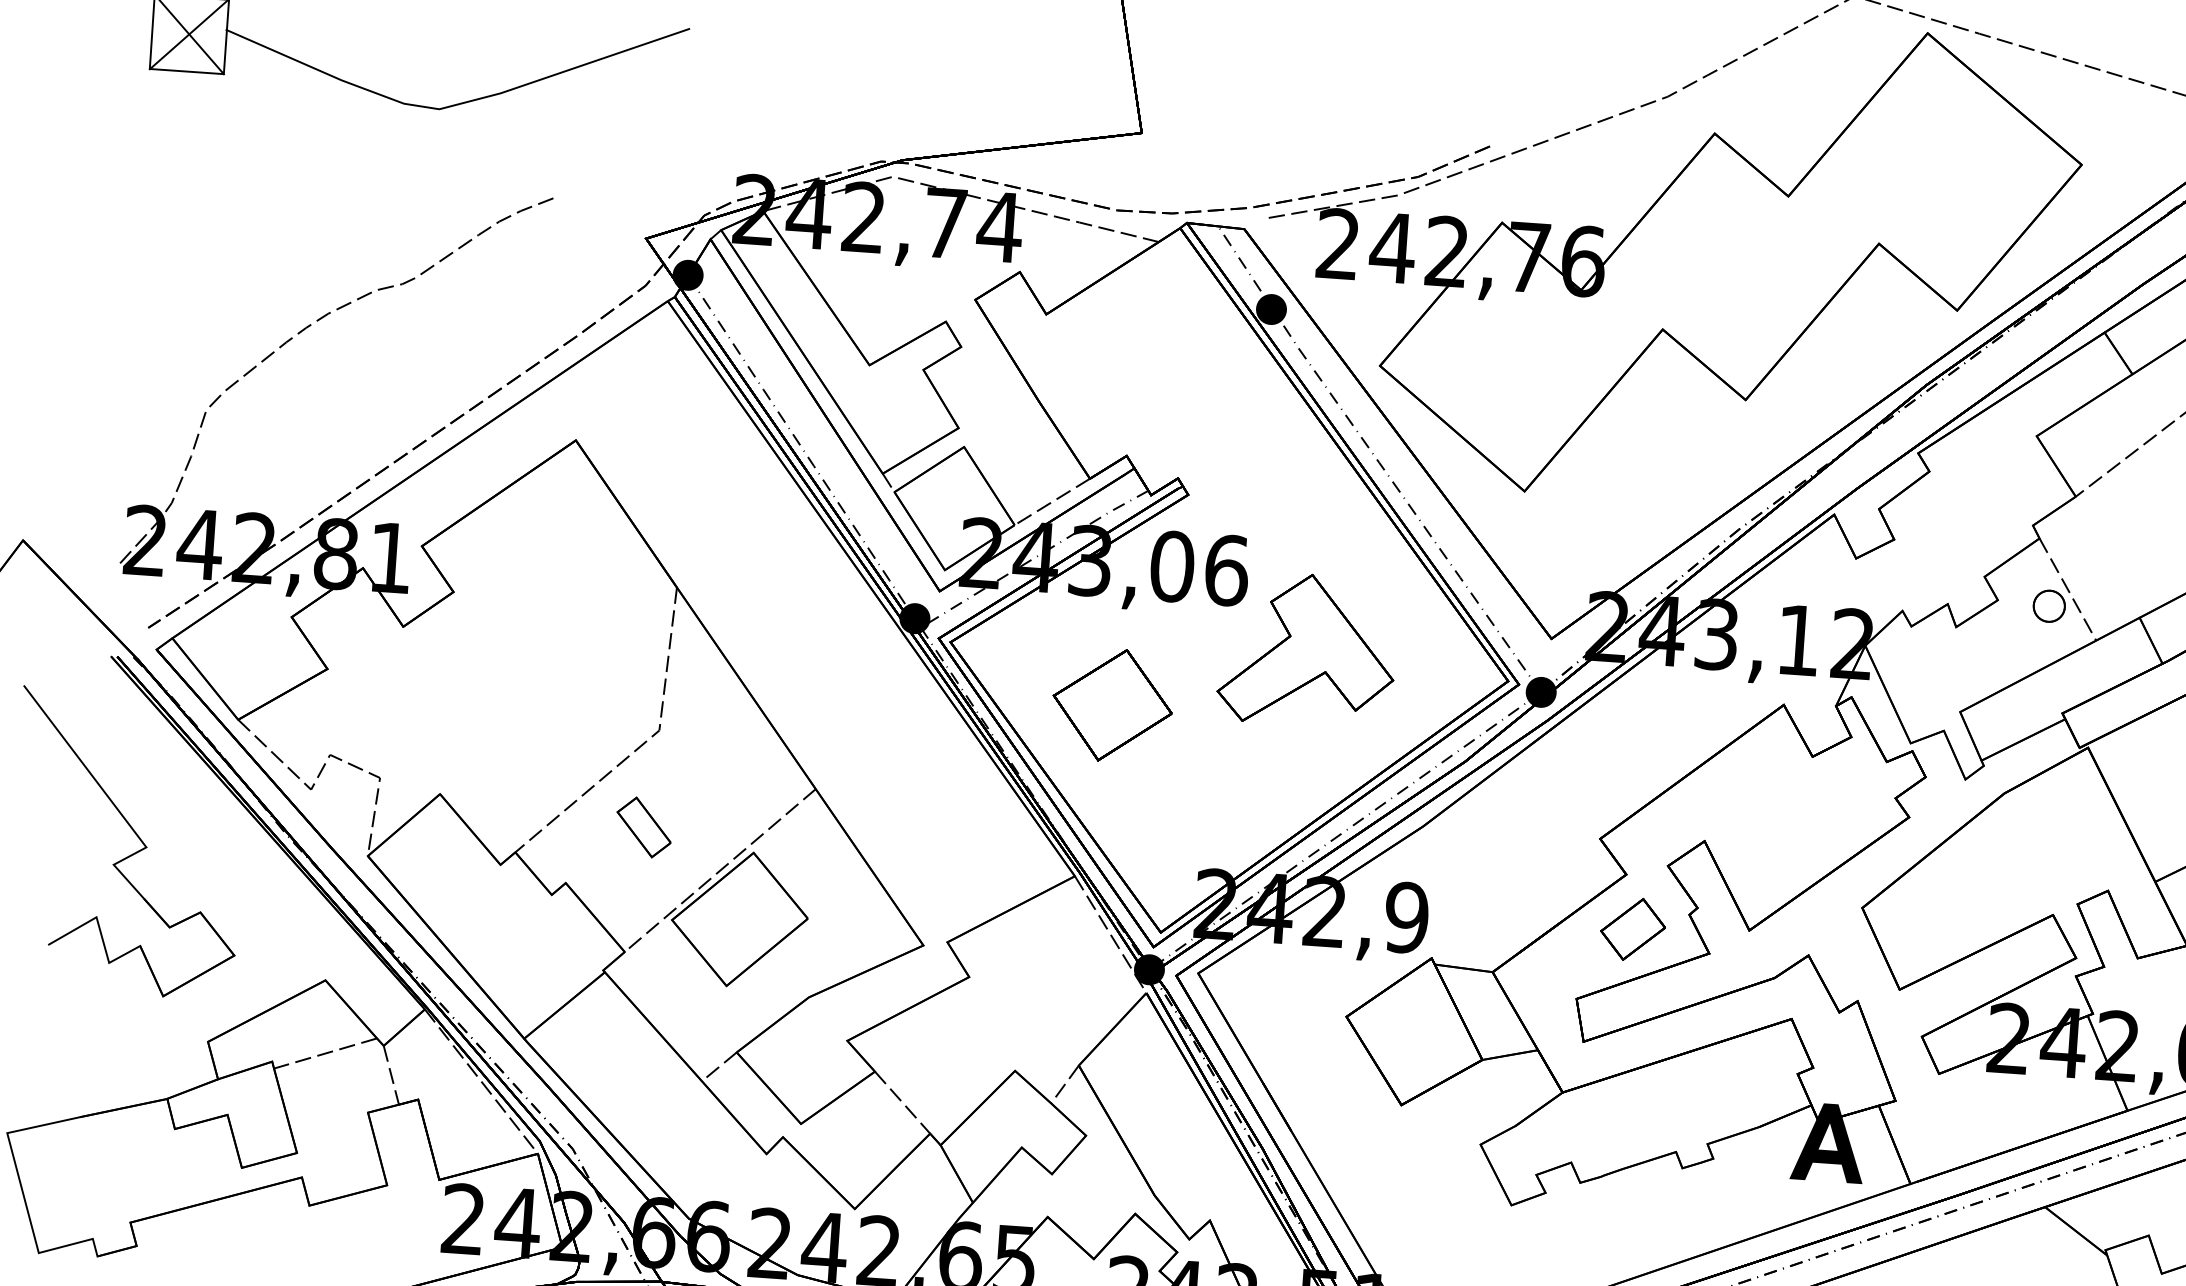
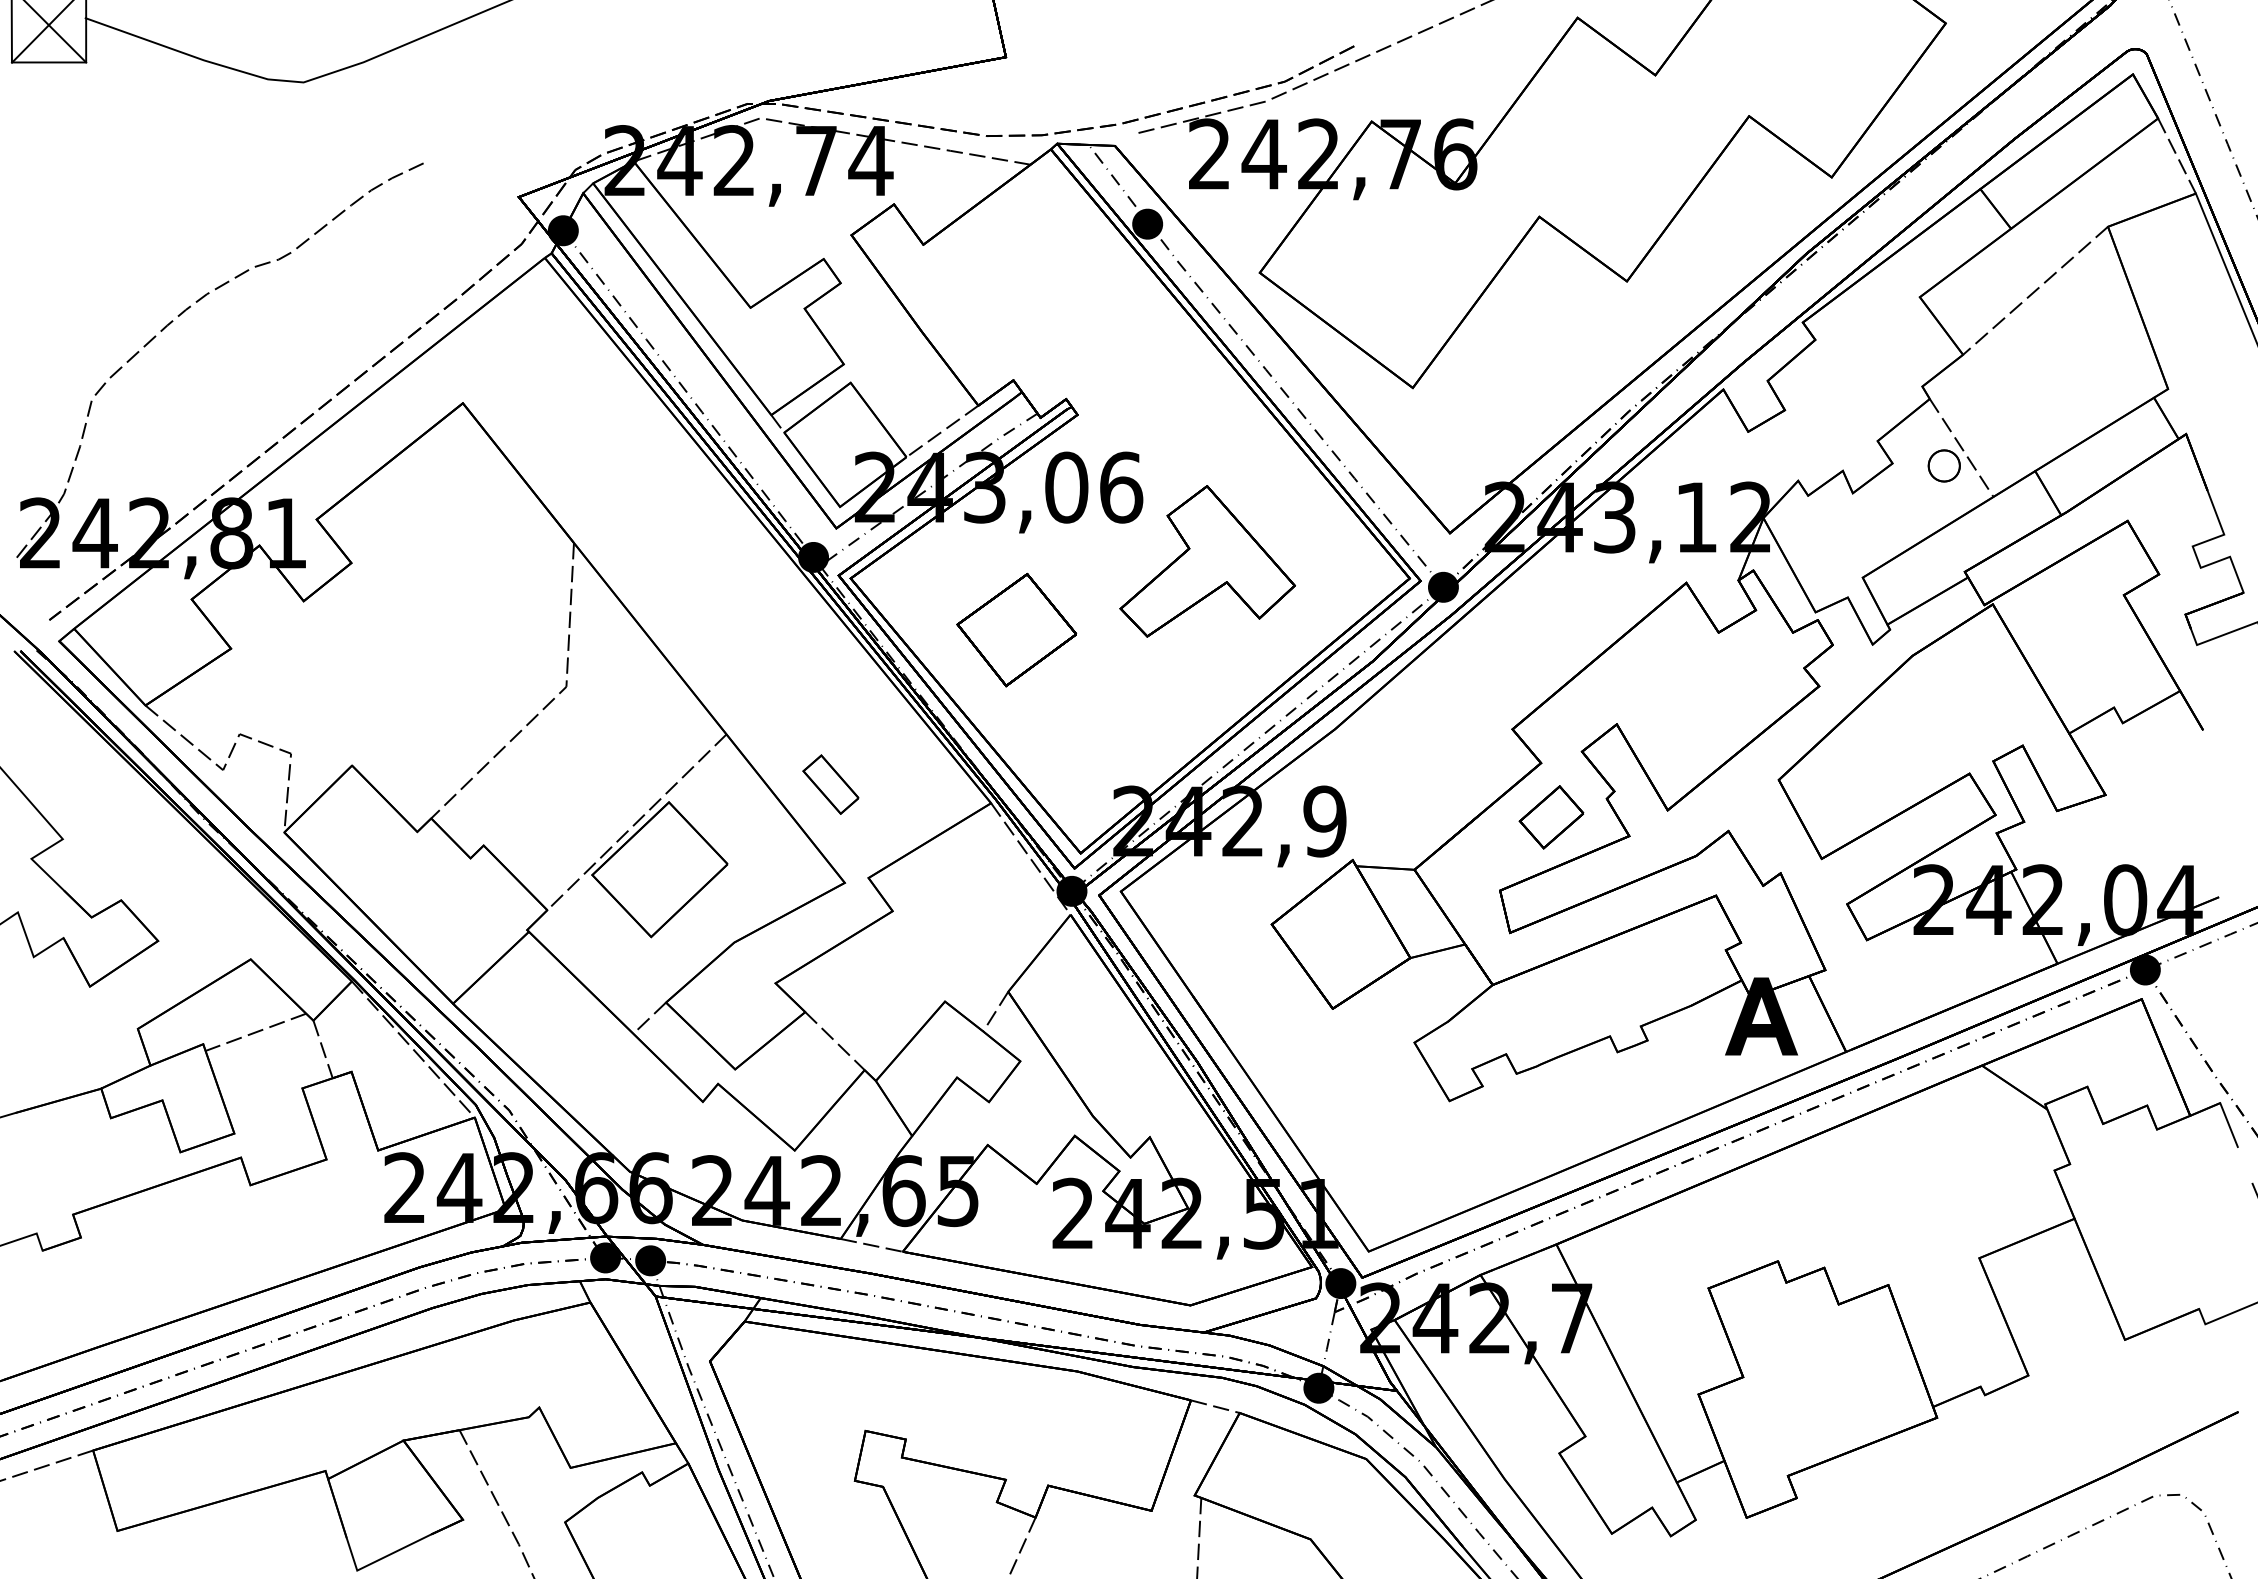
part: (643, 827) -> (830, 784), moved

